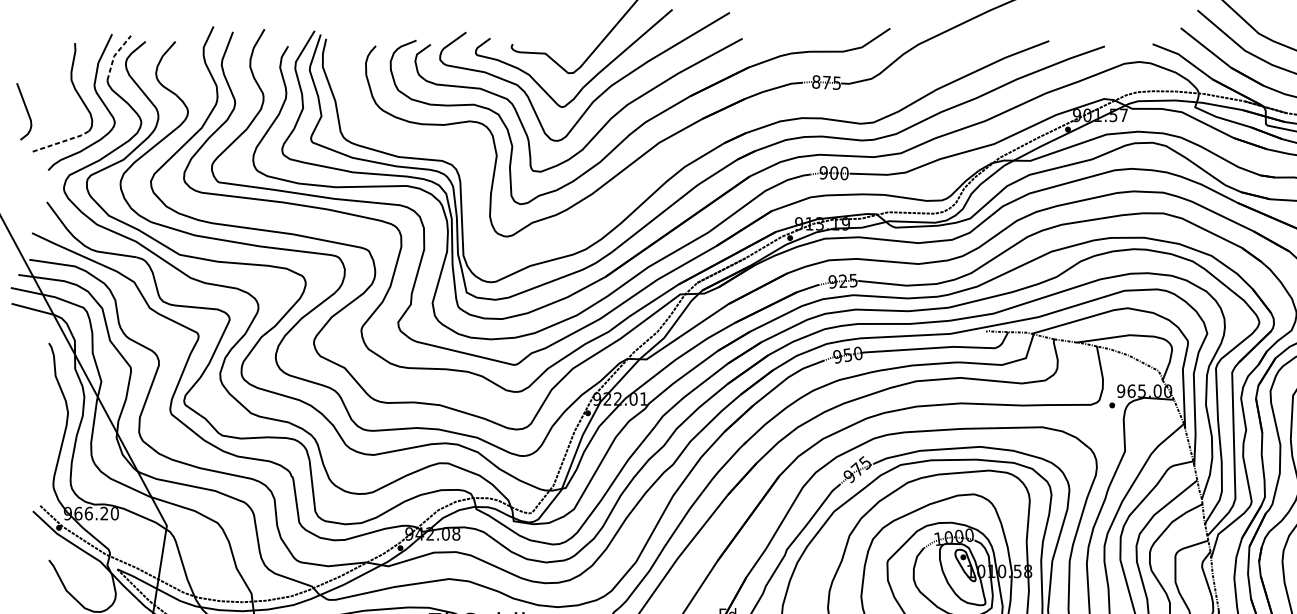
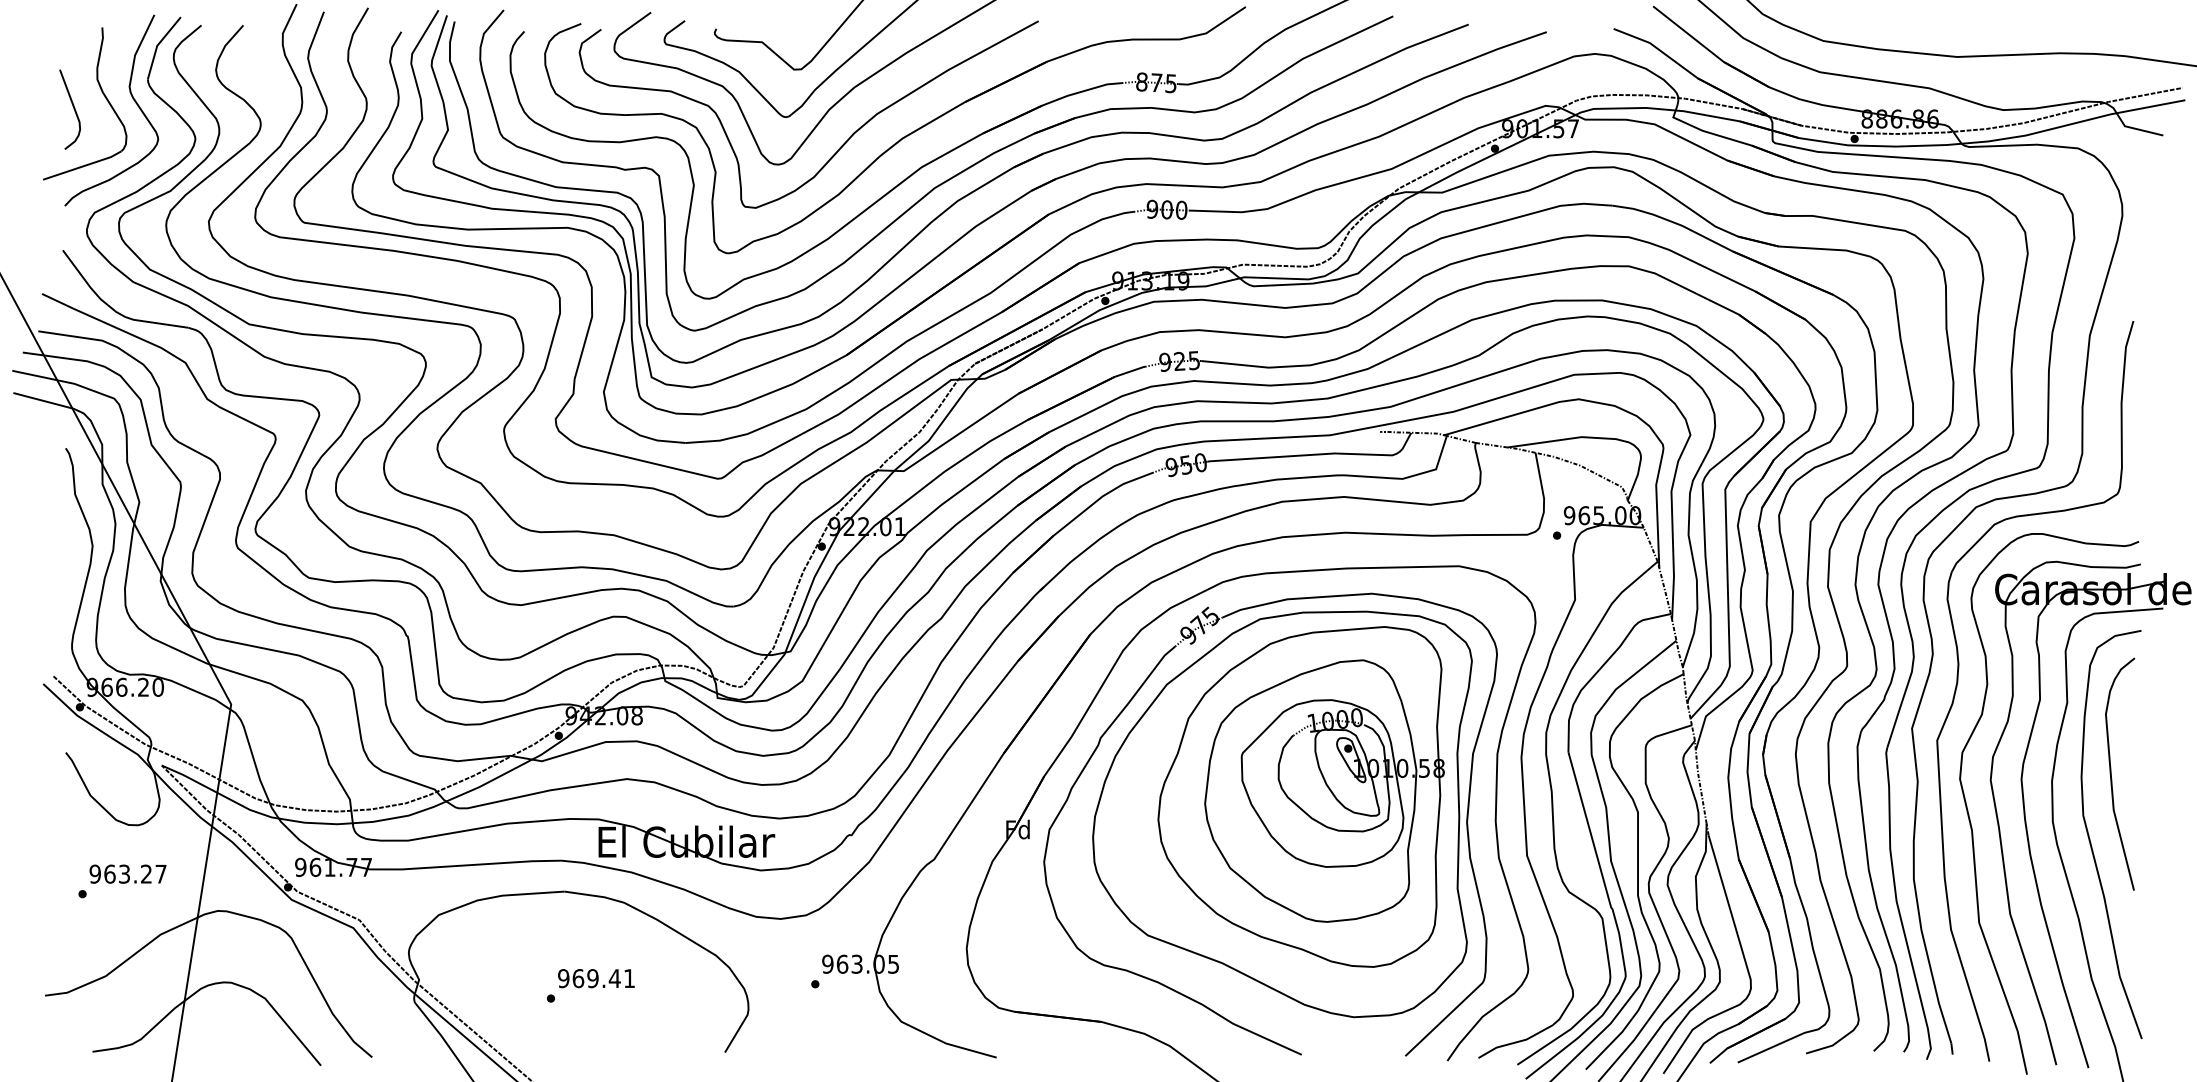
line: (114, 55) -> (157, 45), dashed -> solid
curve: (26, 111) -> (73, 109), moved
line: (61, 142) -> (83, 166), dashed -> solid
part: (674, 152) -> (943, 181), added

